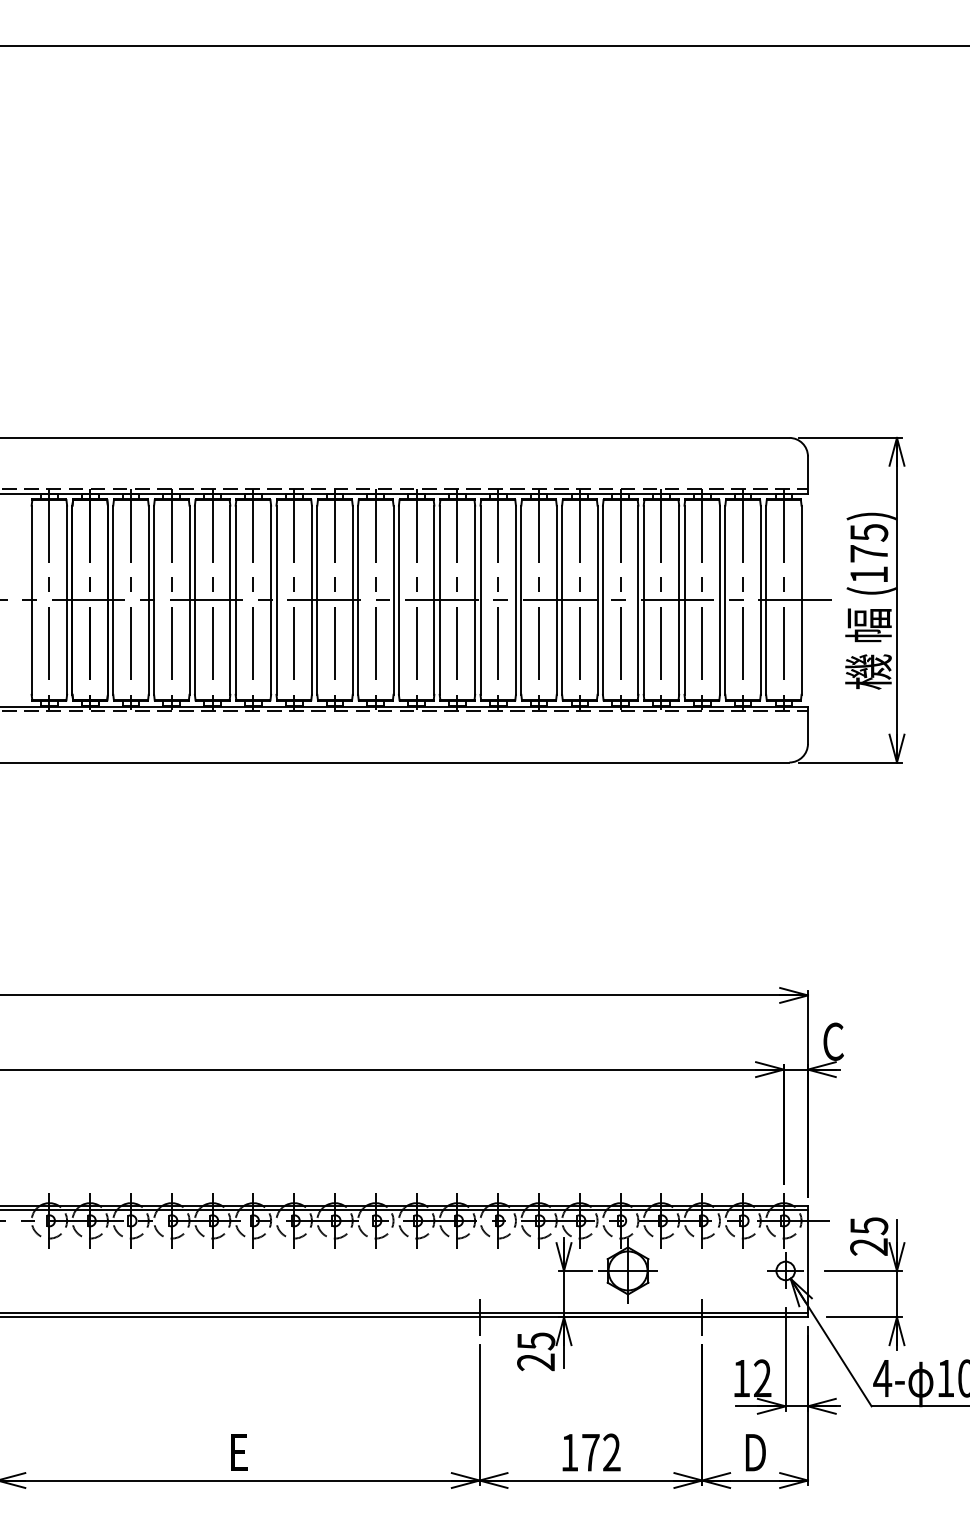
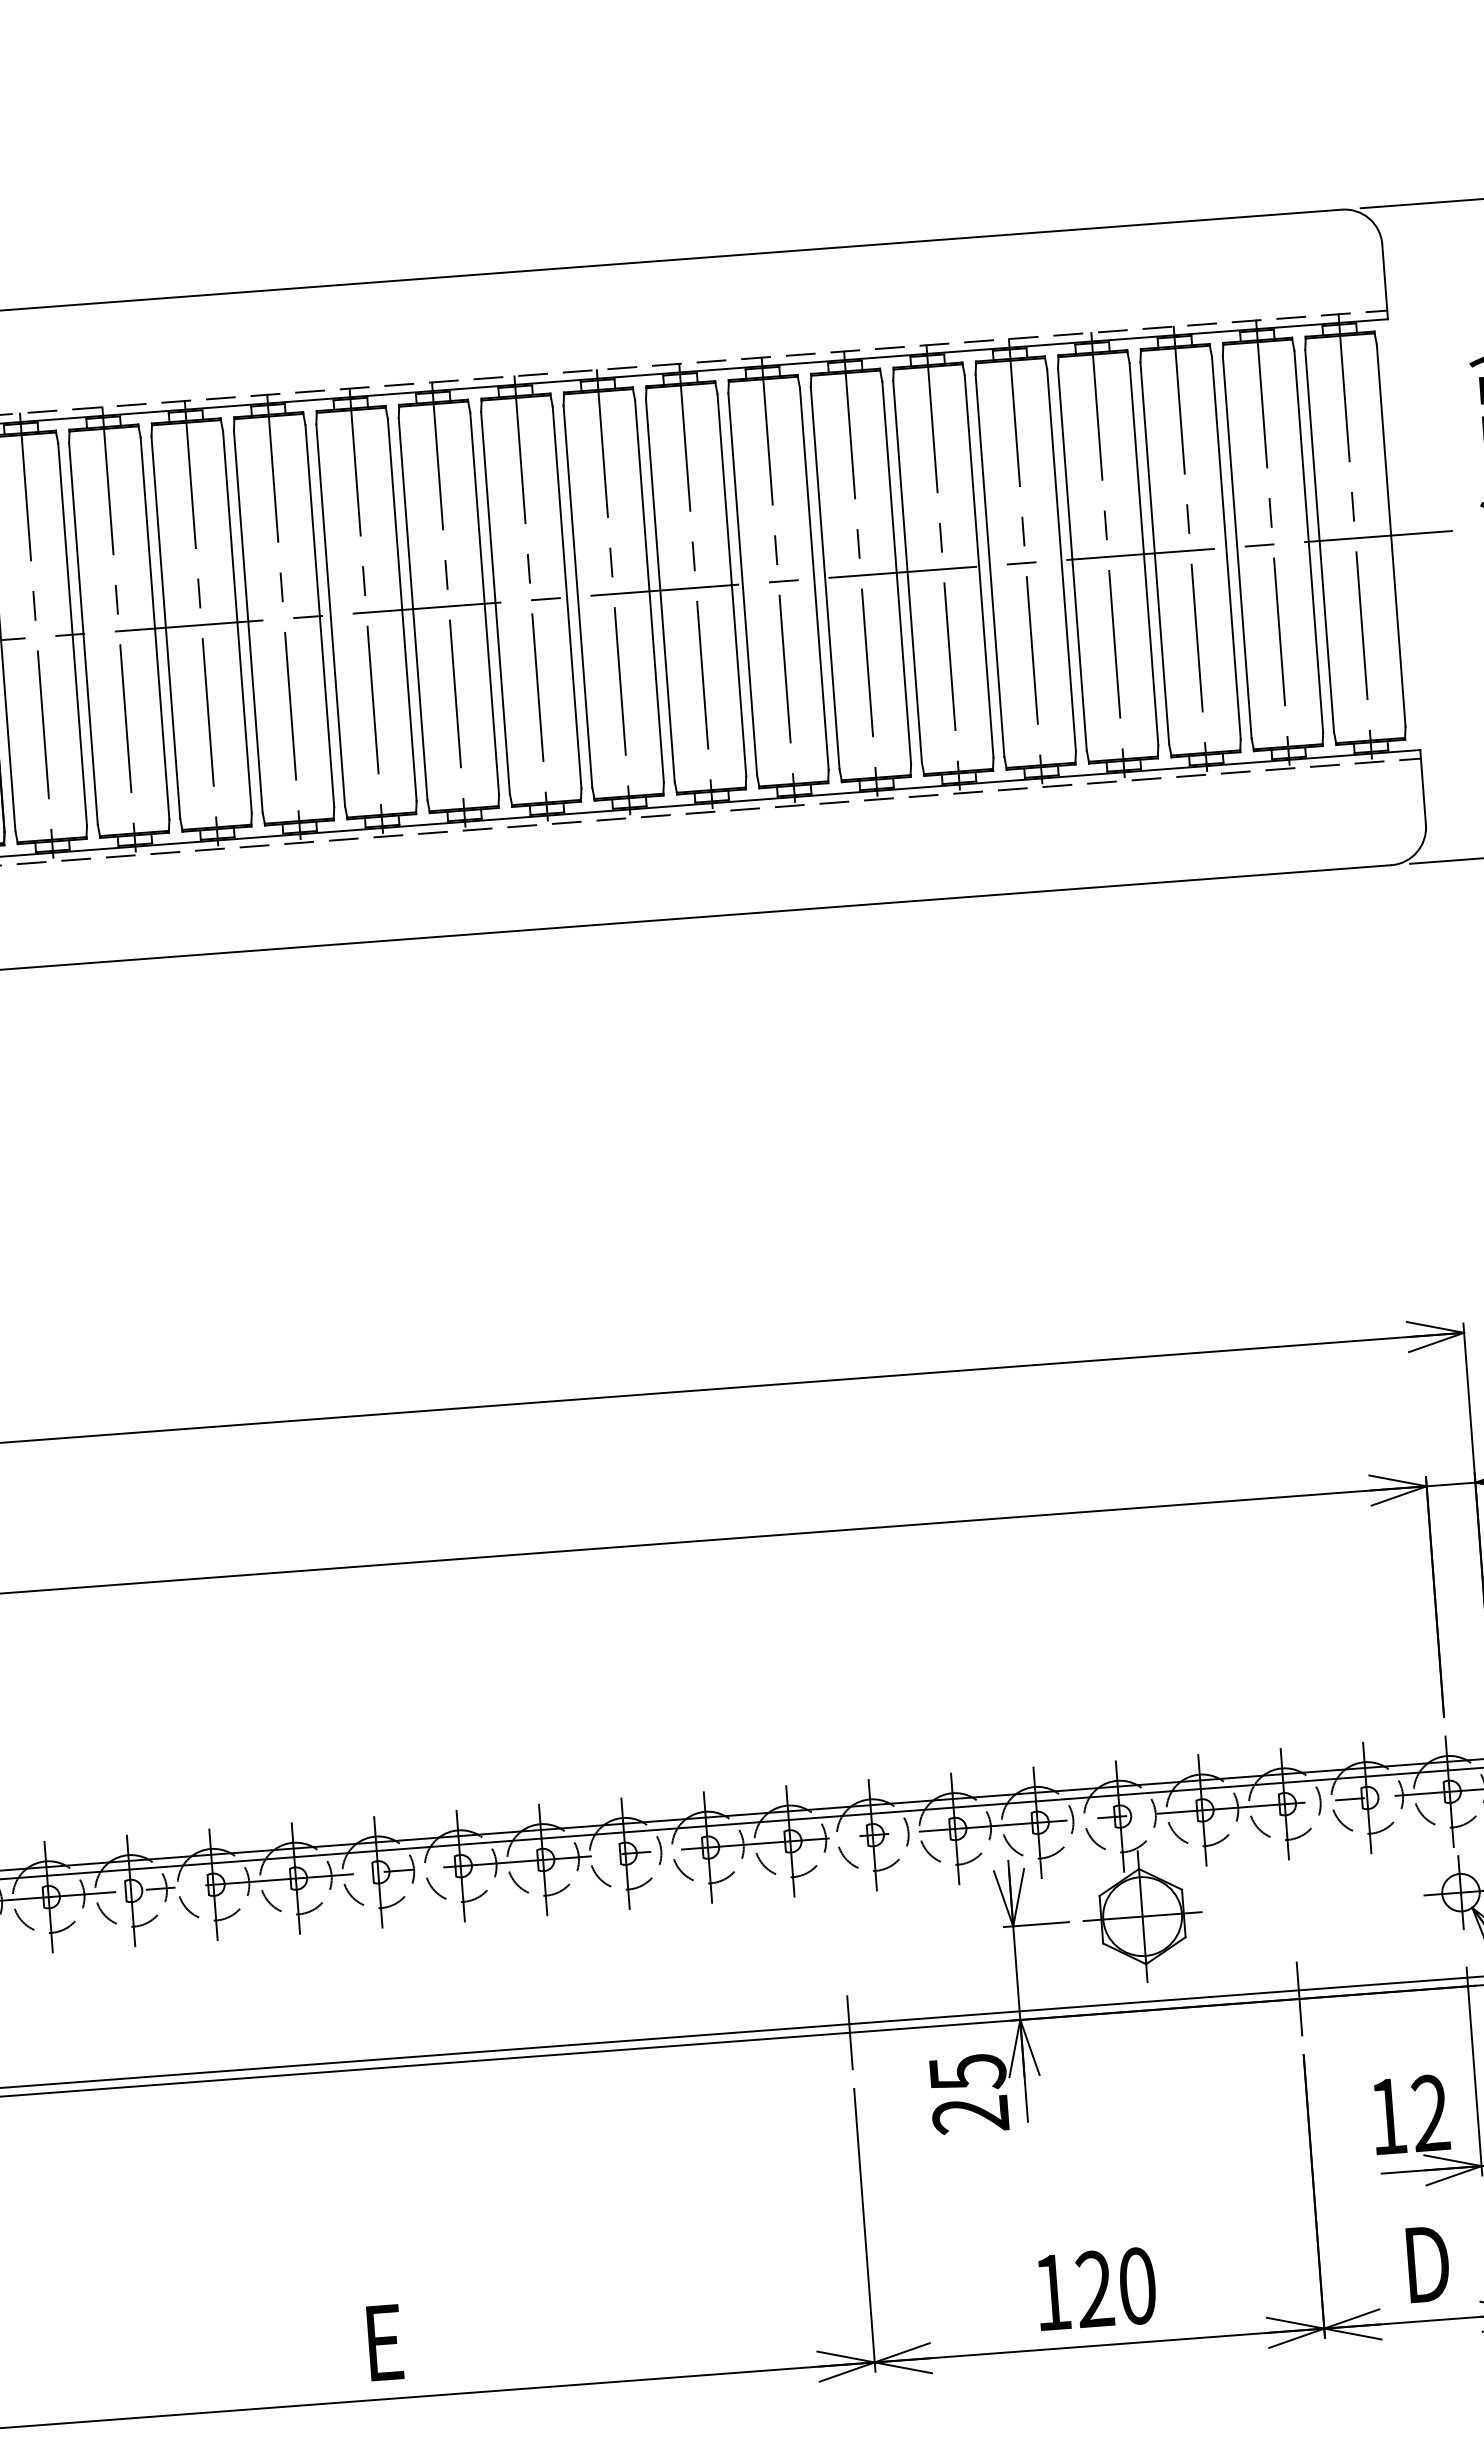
text: (601, 1452) -> (1116, 2287), 172 -> 120

